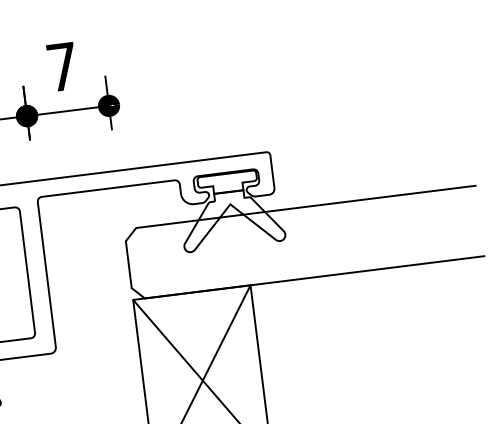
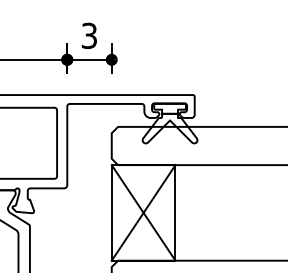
text: (62, 66) -> (89, 35), 7 -> 3

